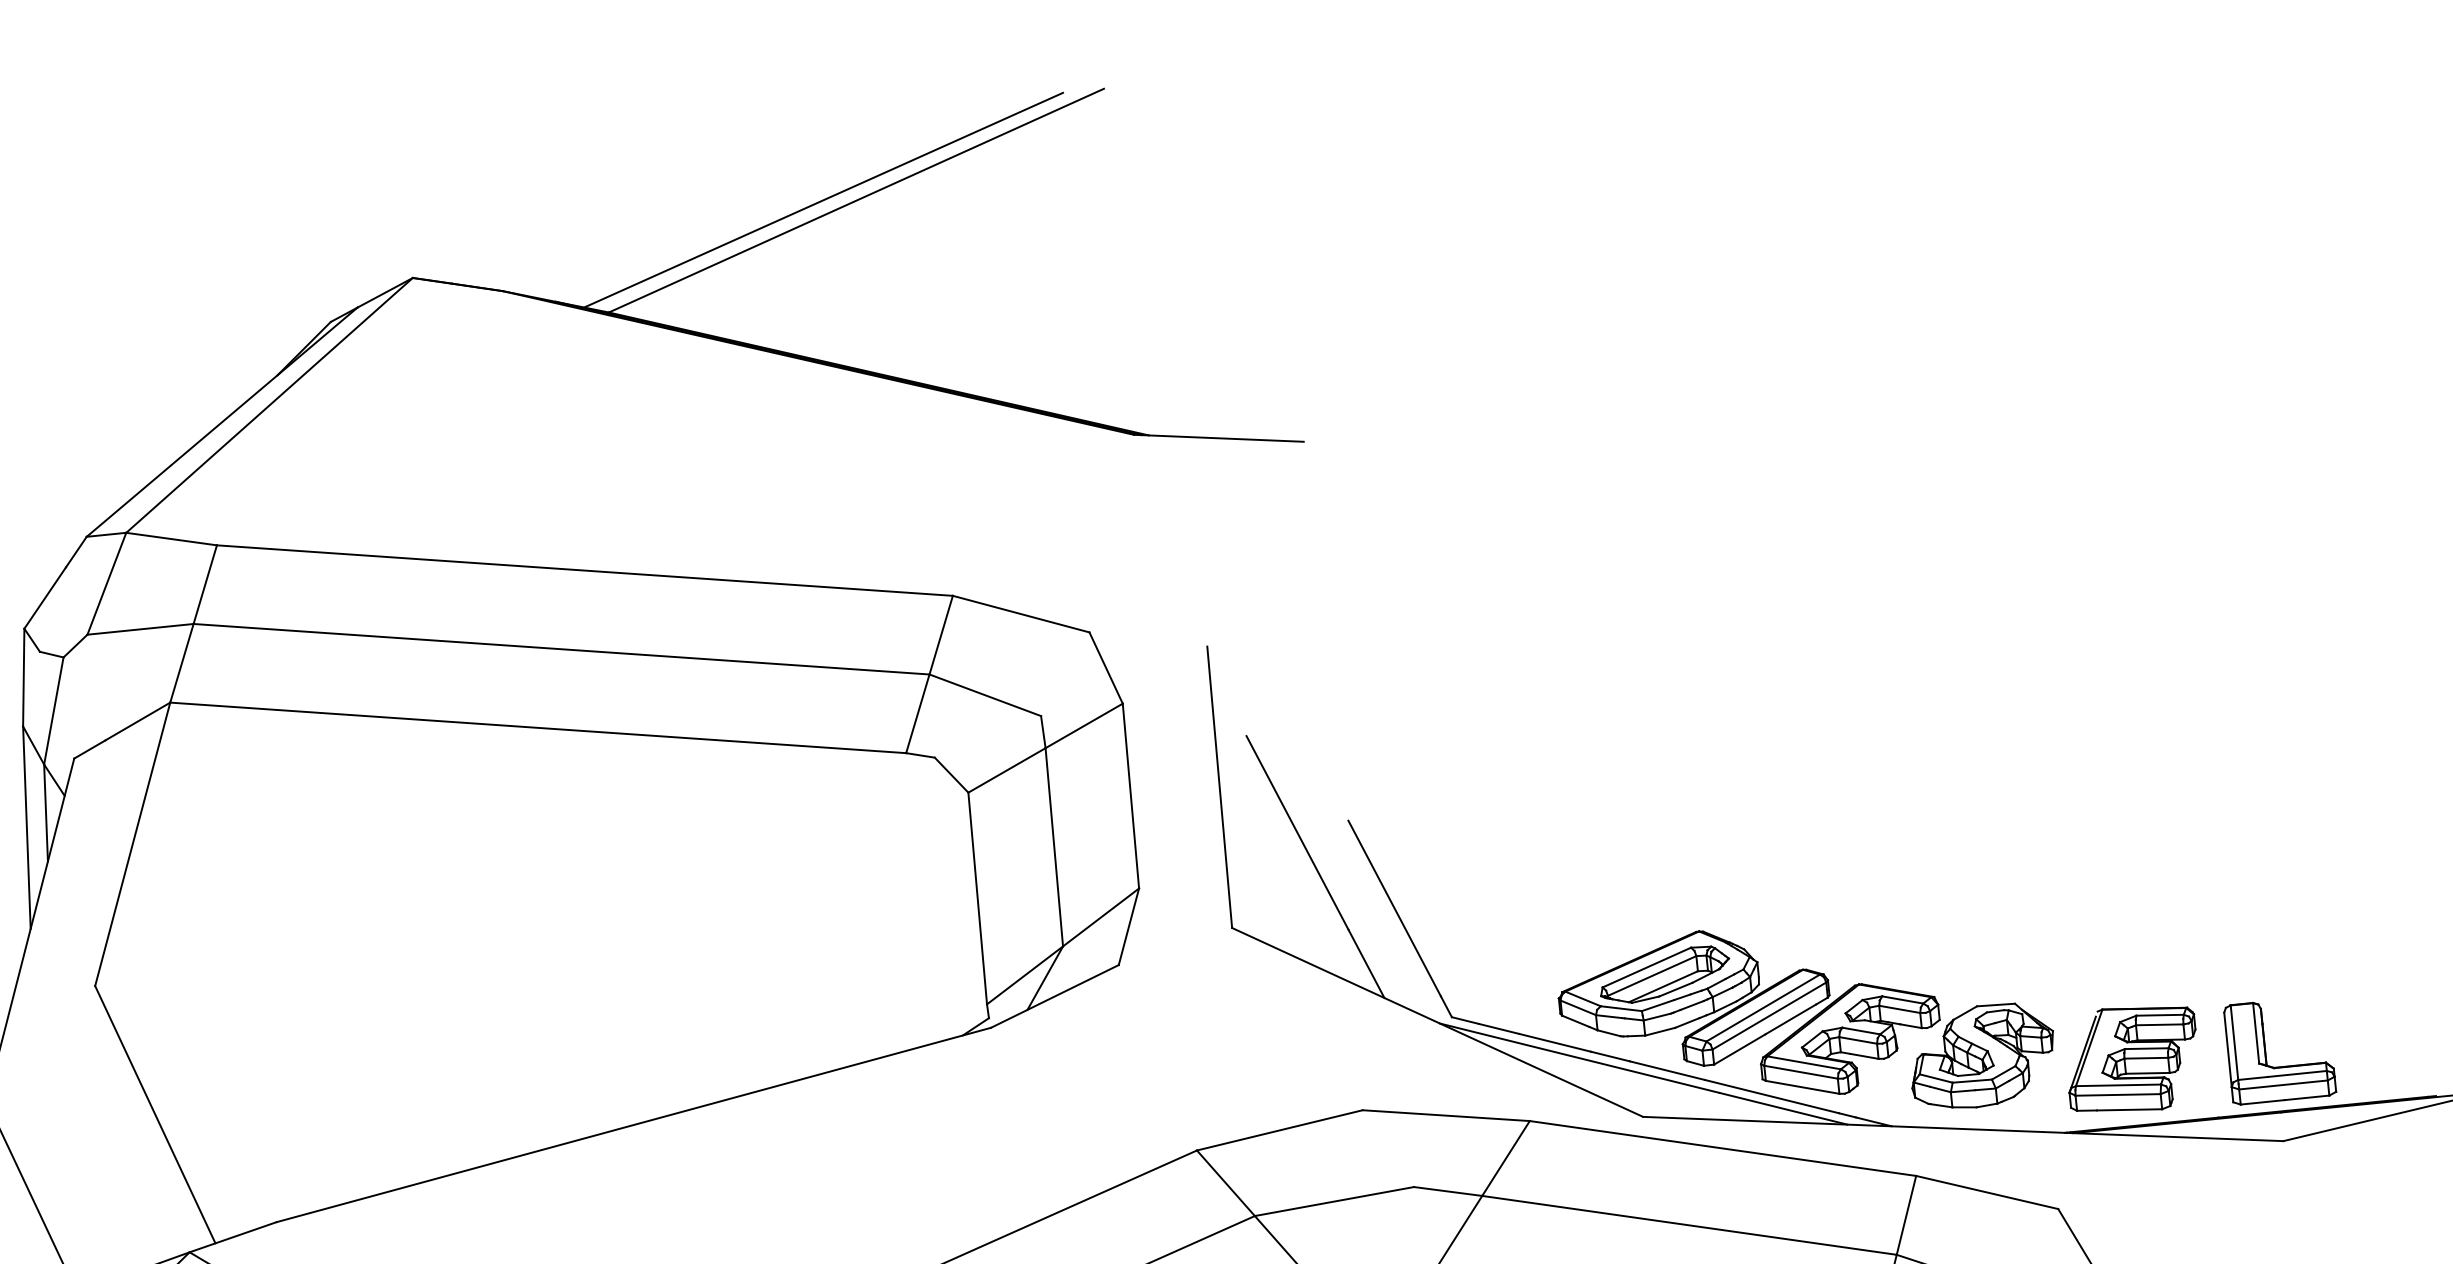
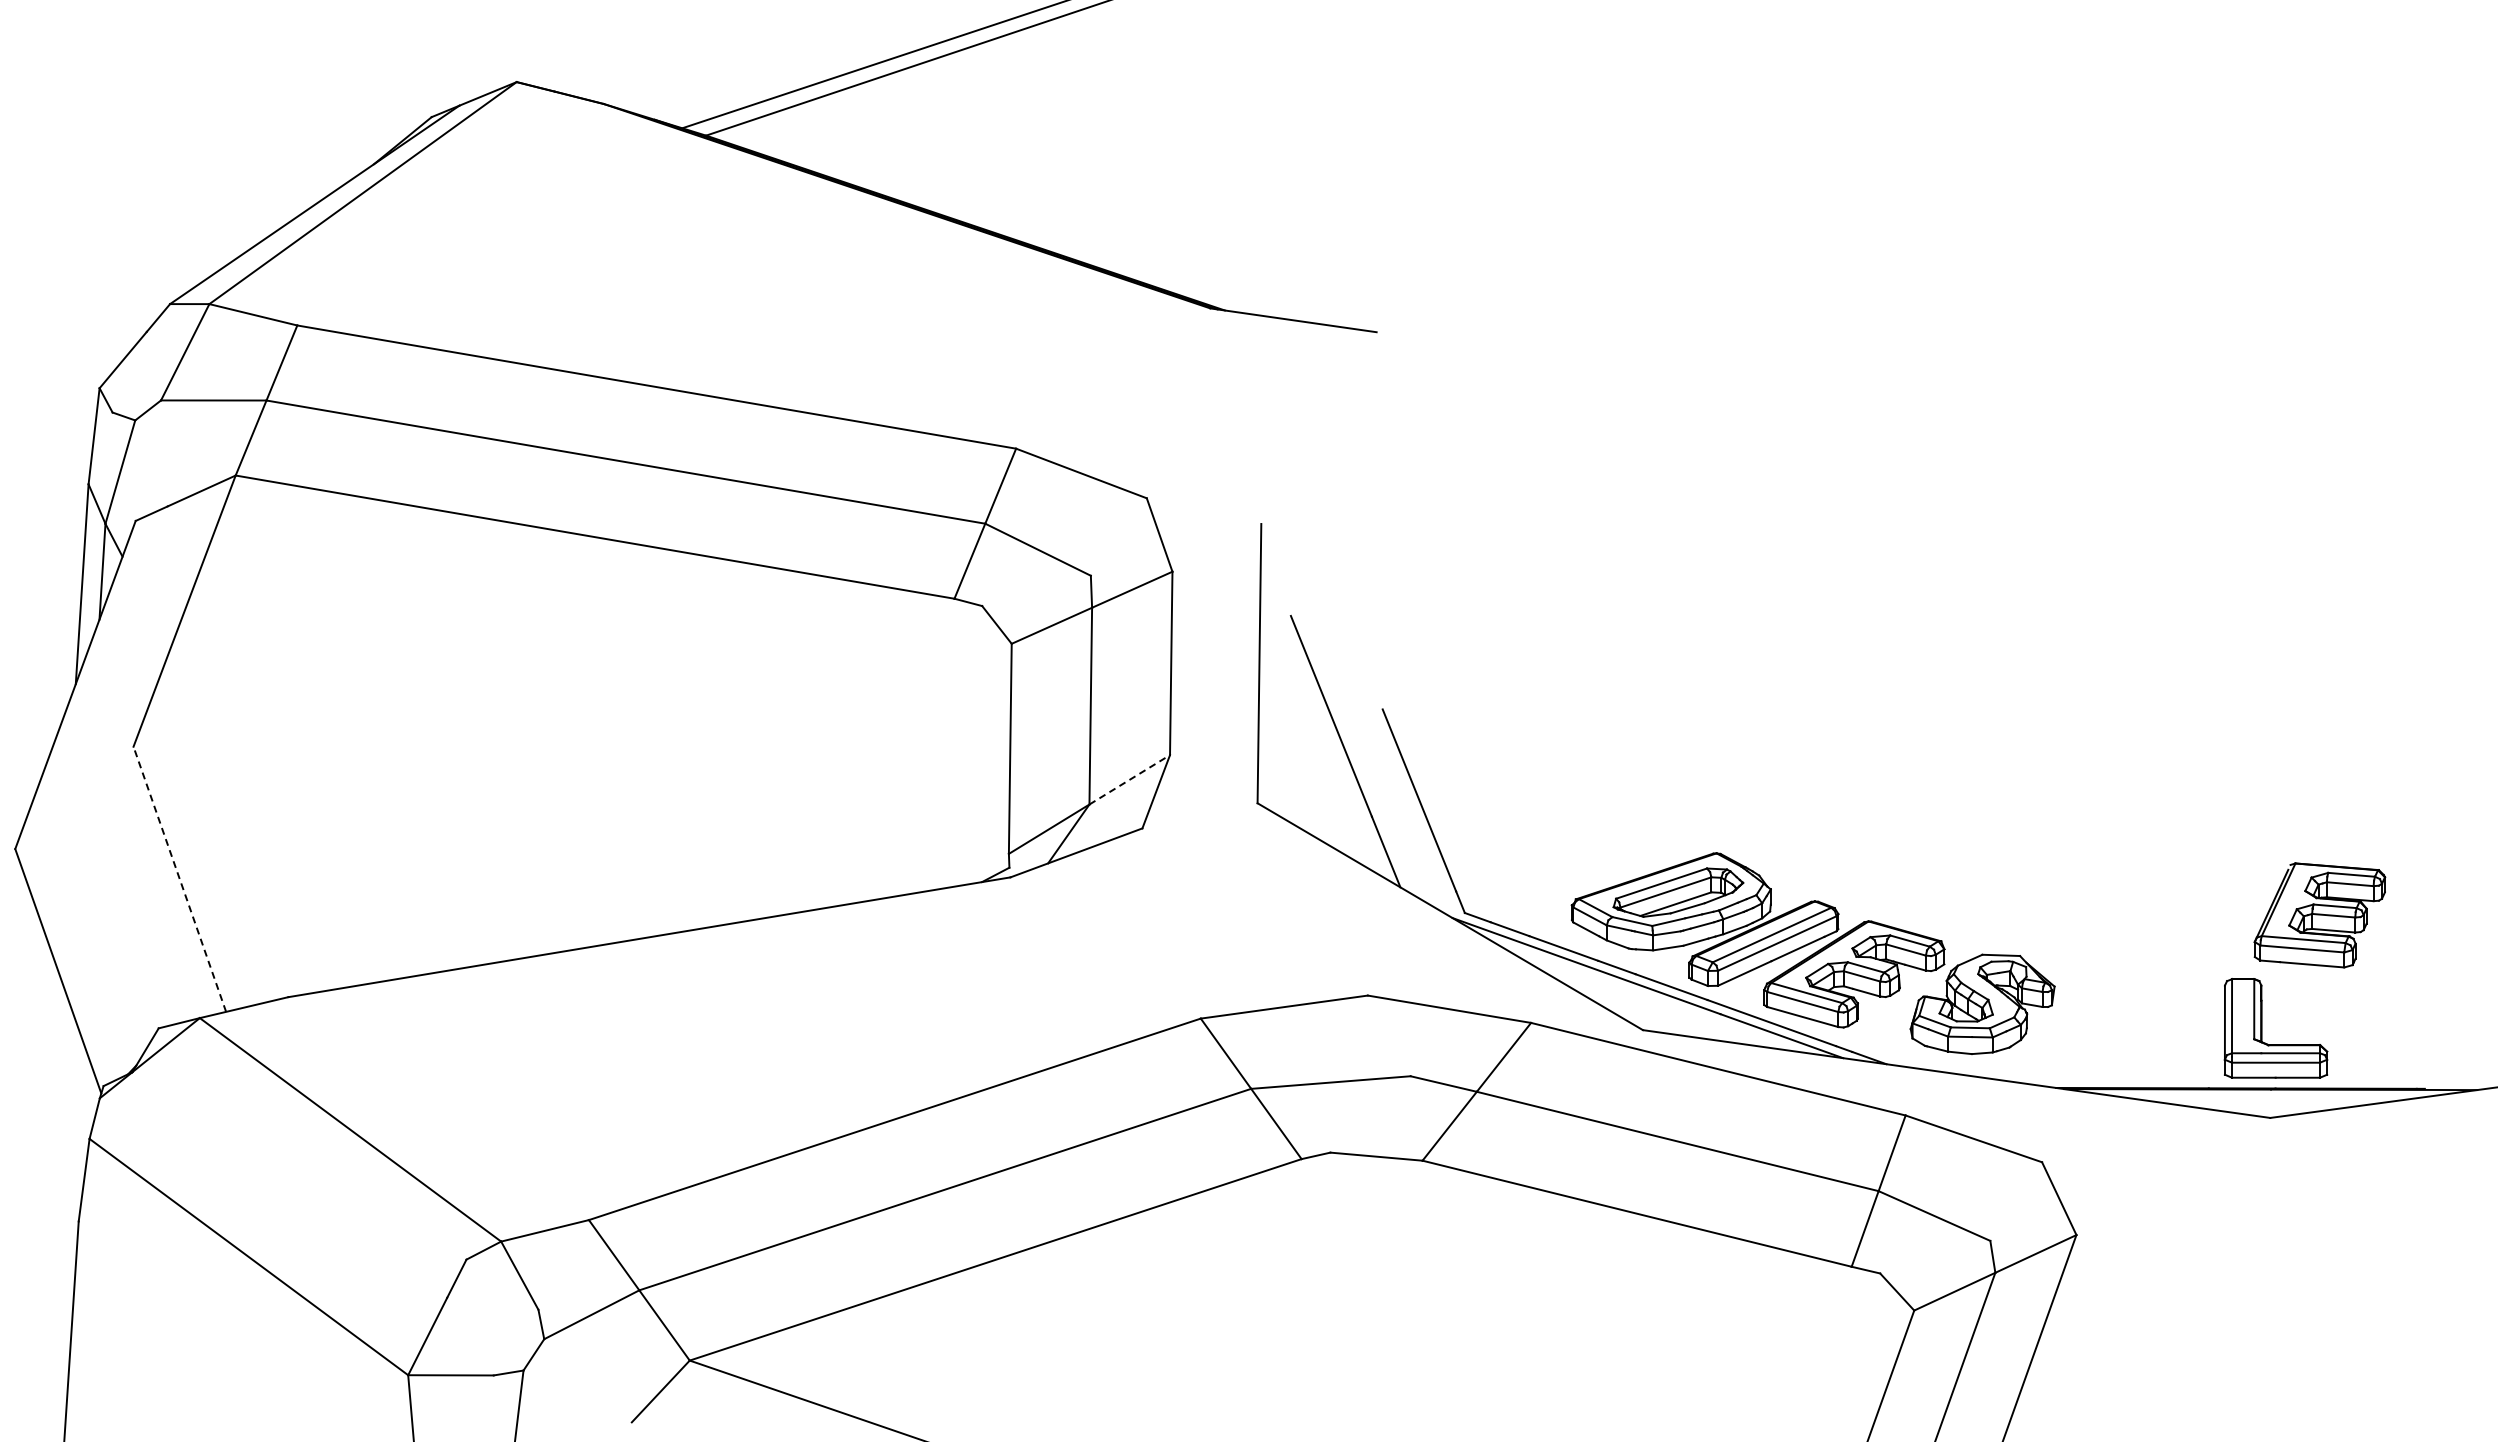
line: (1101, 917) -> (1130, 779), solid -> dashed
part: (2131, 1059) -> (2319, 915), moved
line: (154, 1113) -> (179, 878), solid -> dashed

